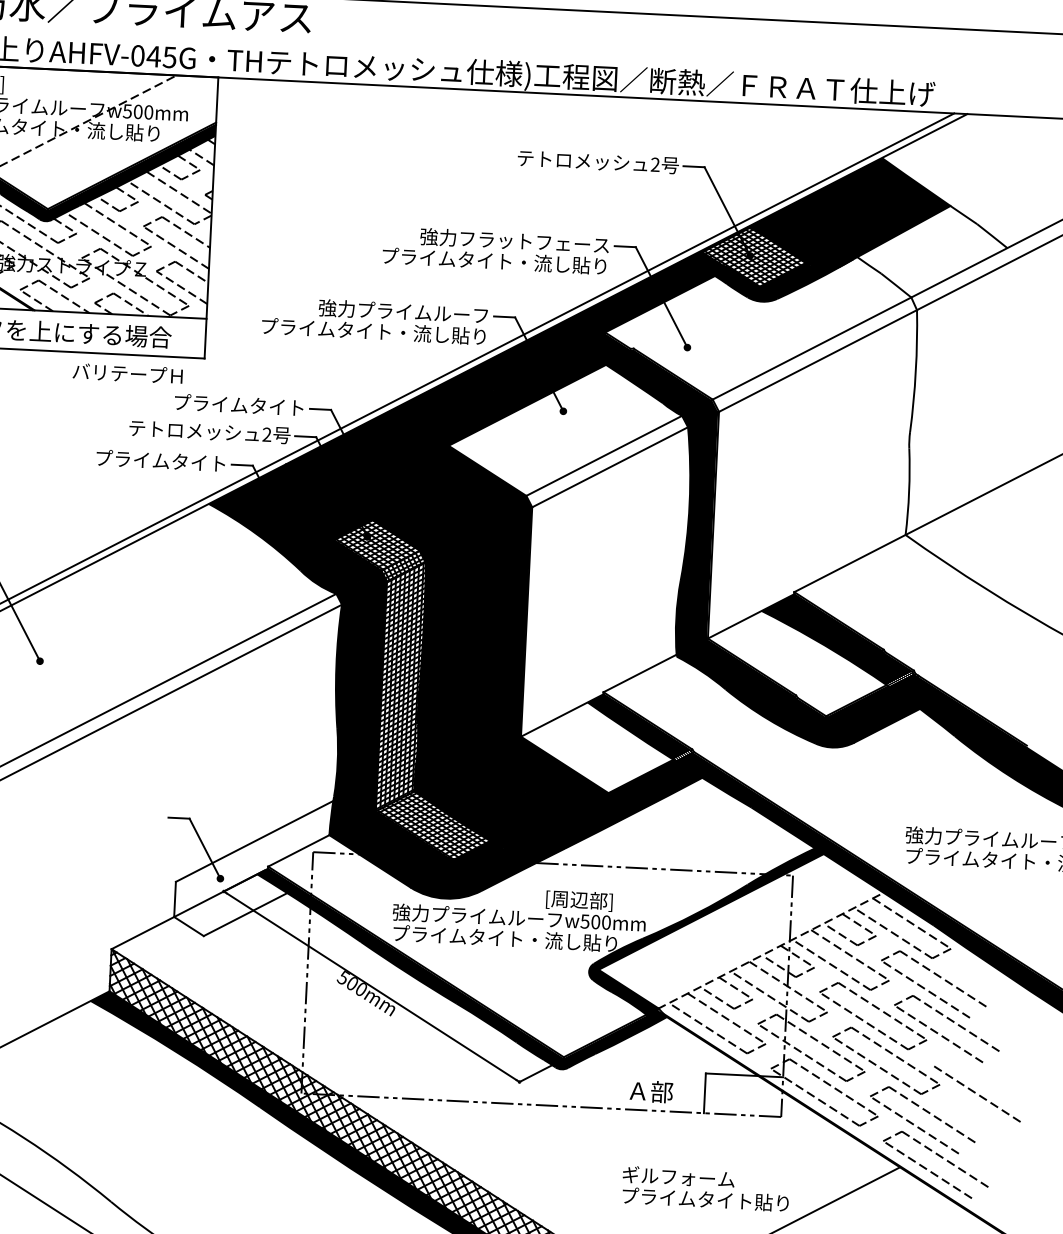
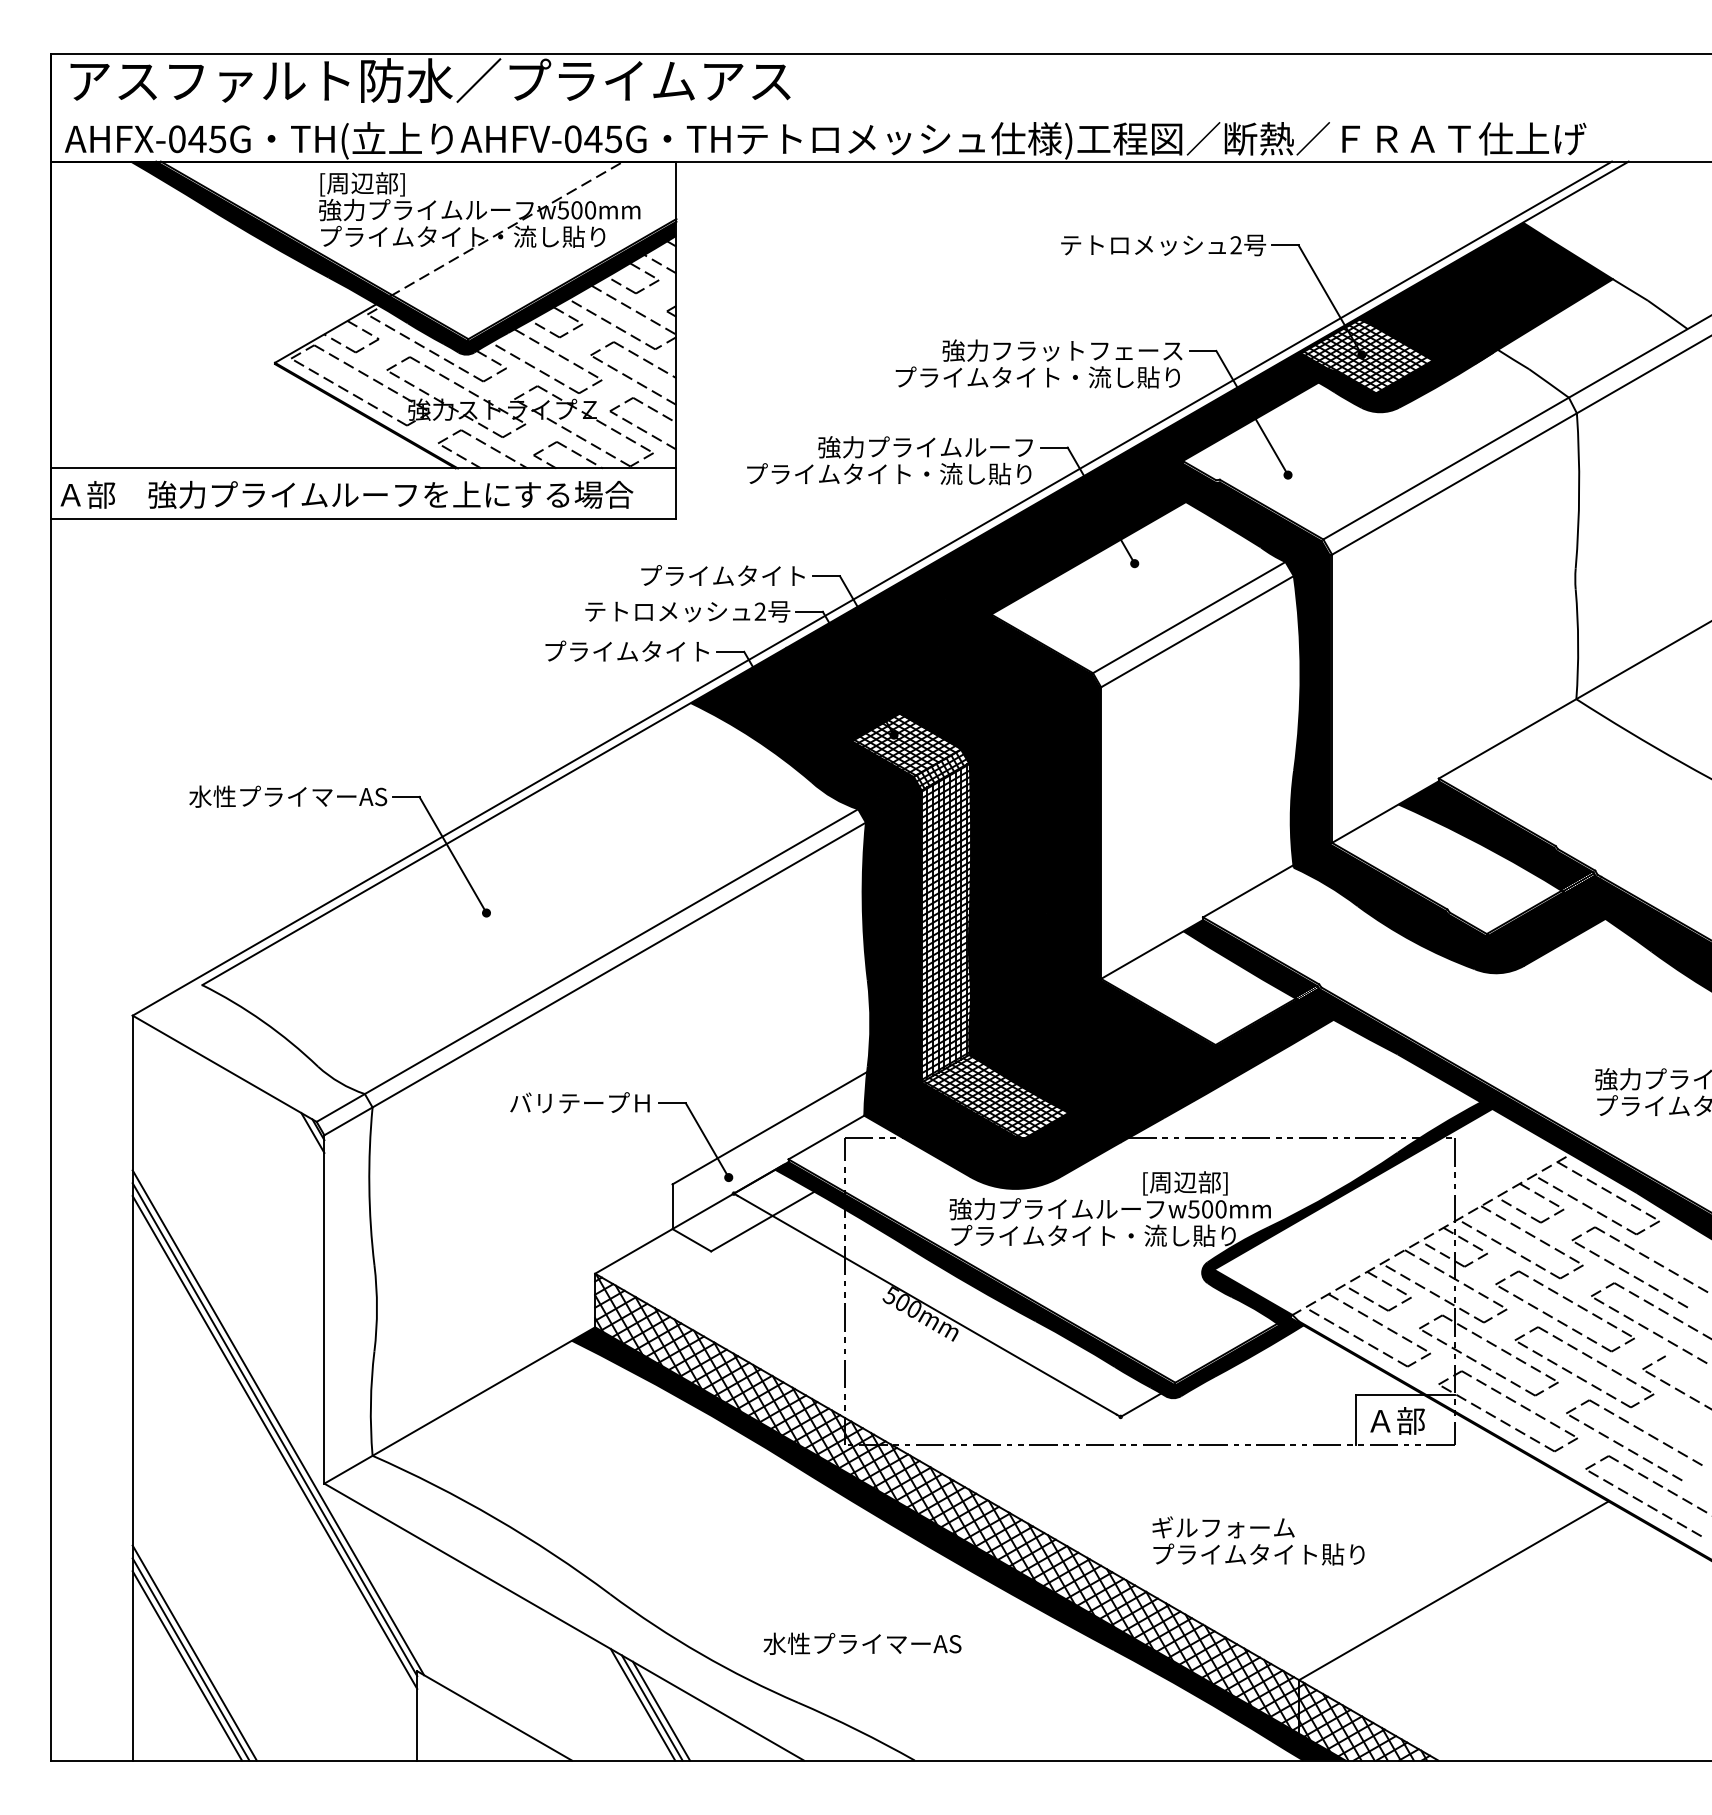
text: (127, 373) -> (579, 1102), moved
line: (940, 1059) -> (1653, 1362), added
text: (651, 1091) -> (1397, 1420), moved
text: (705, 1188) -> (1258, 1540), moved

